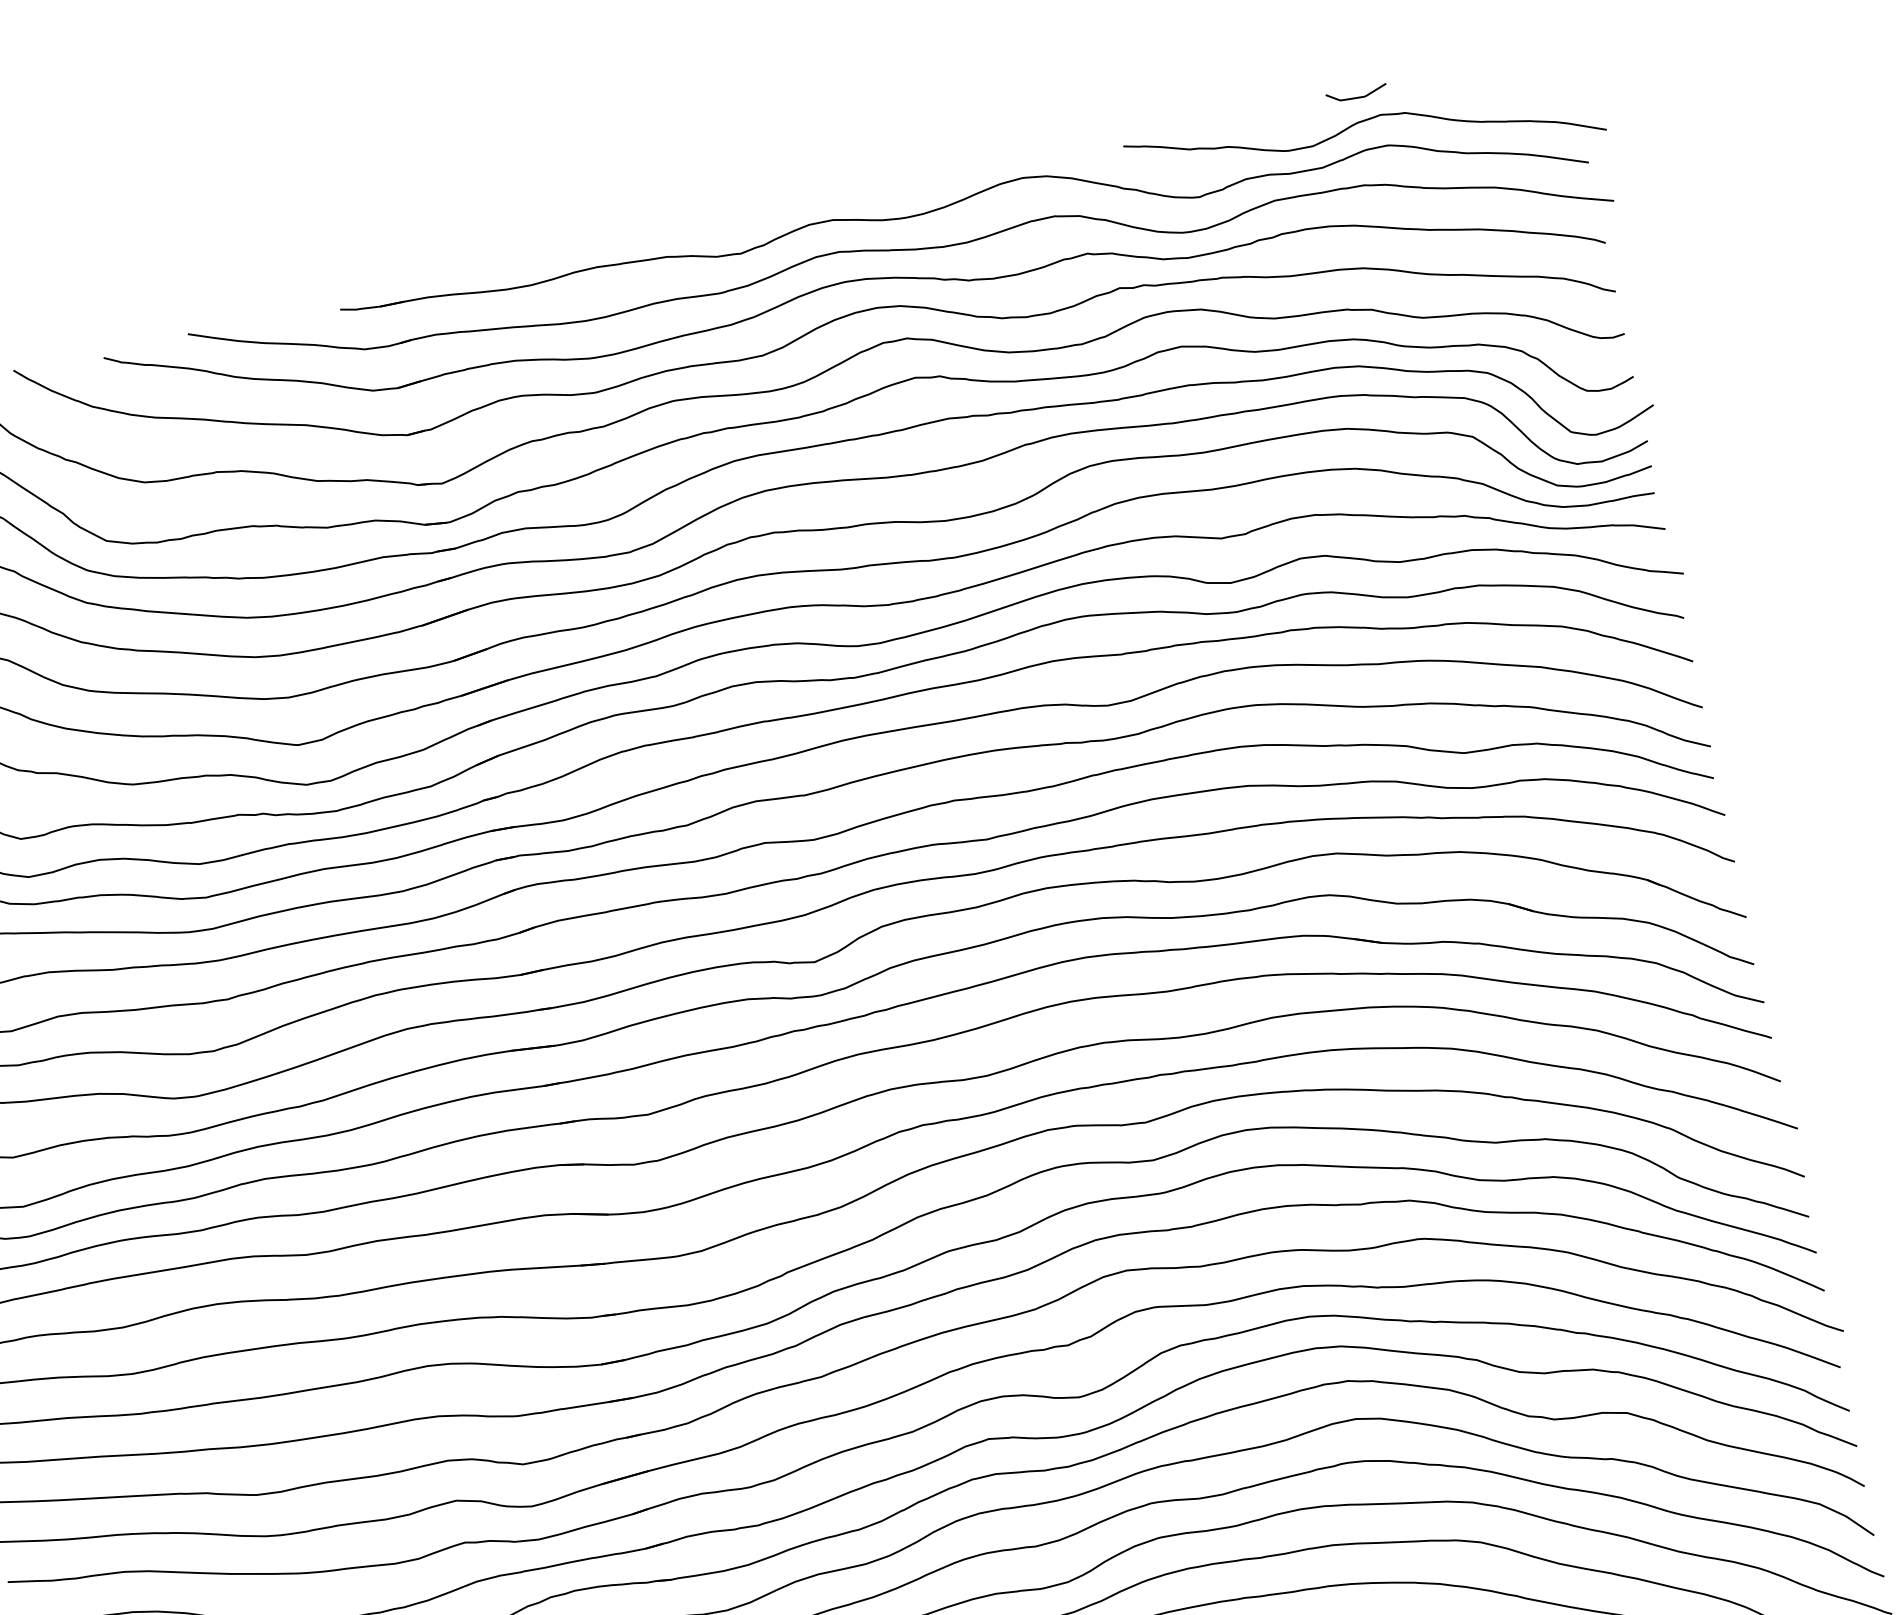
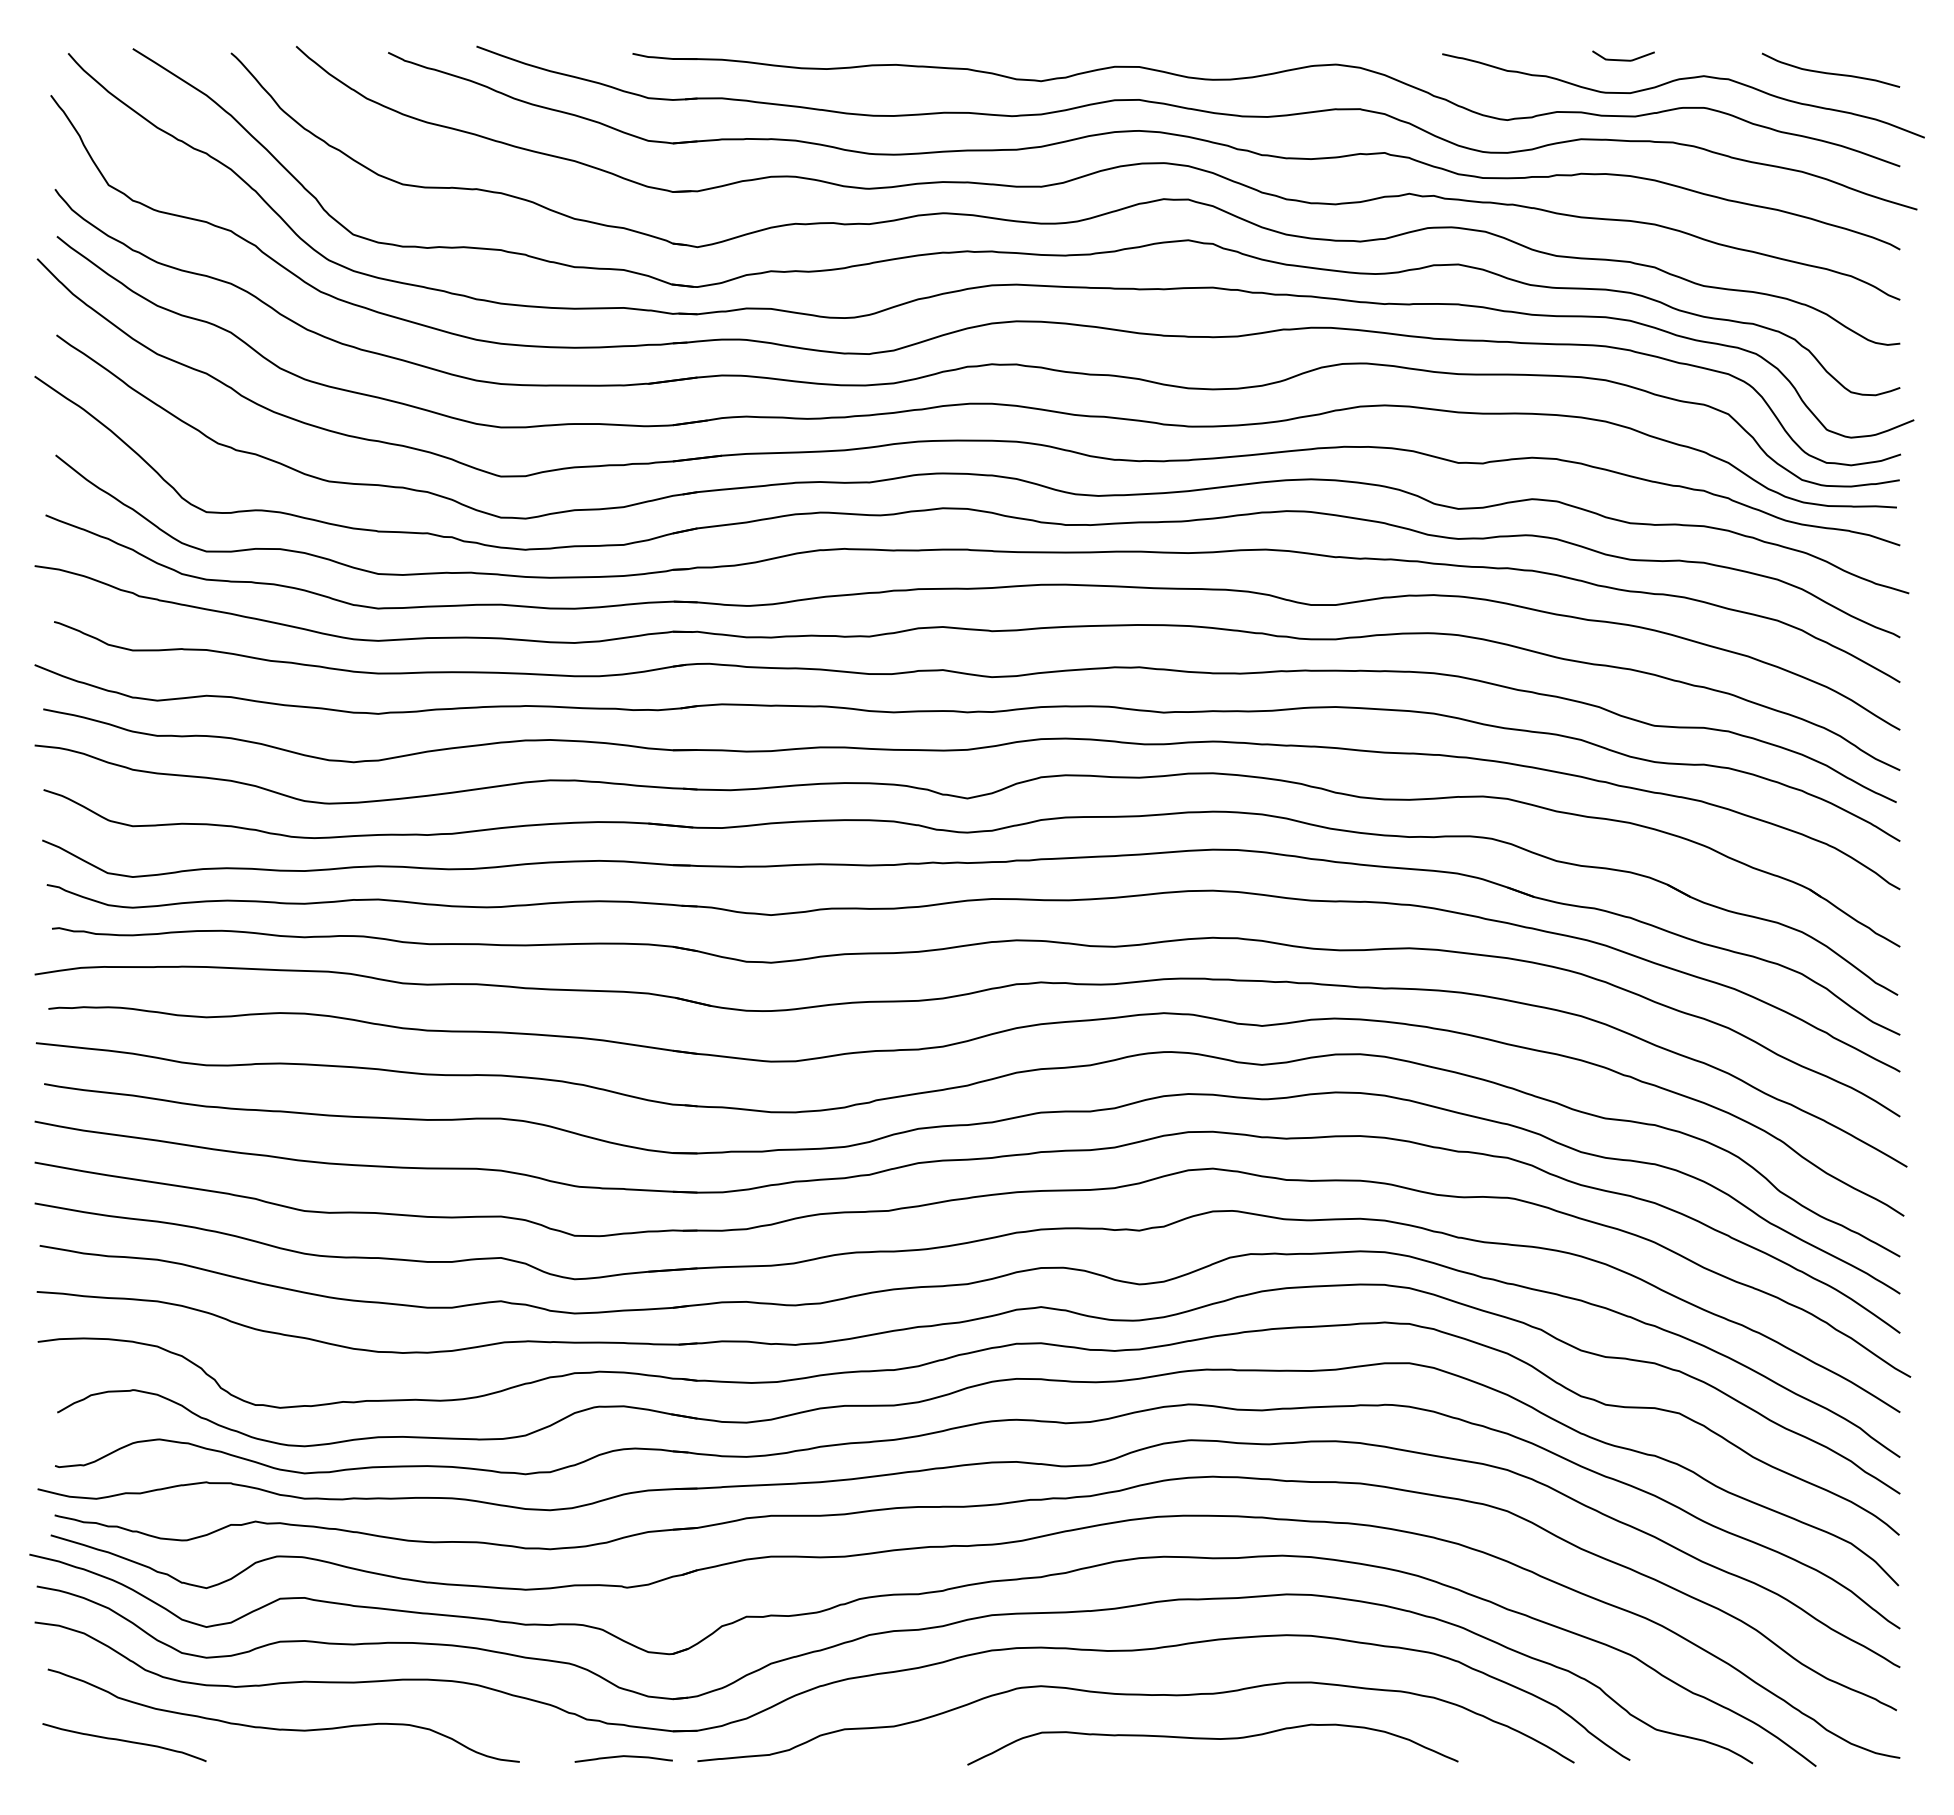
curve: (1502, 85) -> (1830, 72), added
curve: (1357, 96) -> (1623, 59), moved

